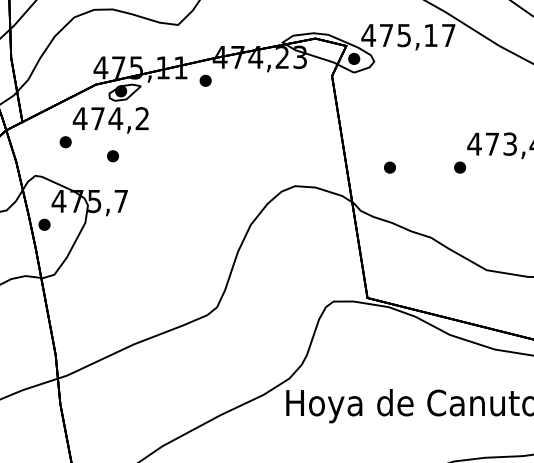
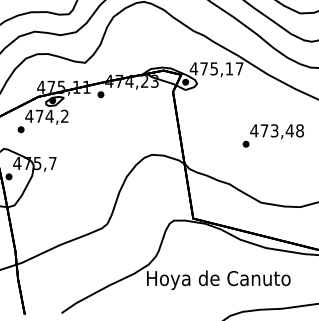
part: (111, 155) -> (47, 137), removed
part: (388, 166) -> (205, 143), removed

